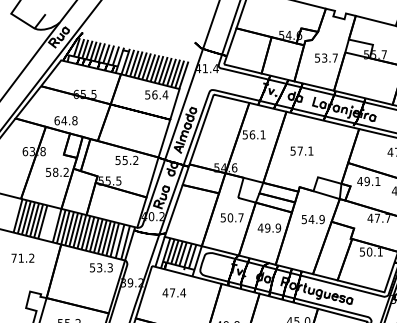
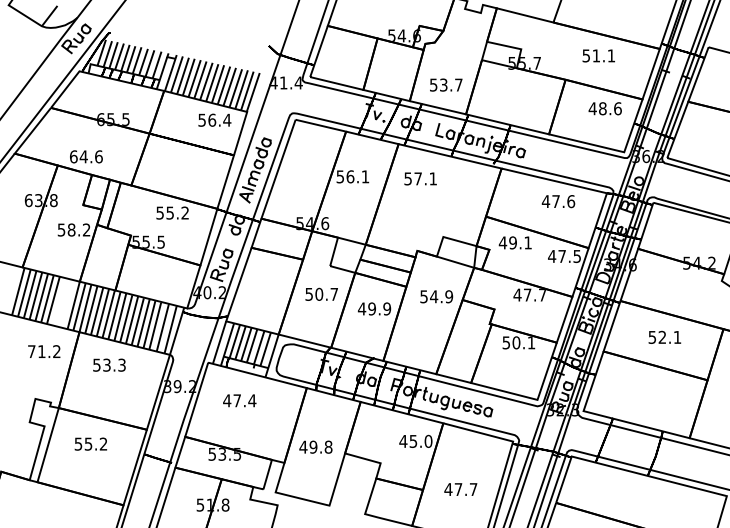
part: (326, 57) -> (446, 84), moved
text: (74, 120) -> (98, 156), 64.8 -> 64.6
part: (301, 150) -> (420, 178), moved
part: (23, 258) -> (44, 351), moved
part: (101, 267) -> (109, 364), moved

